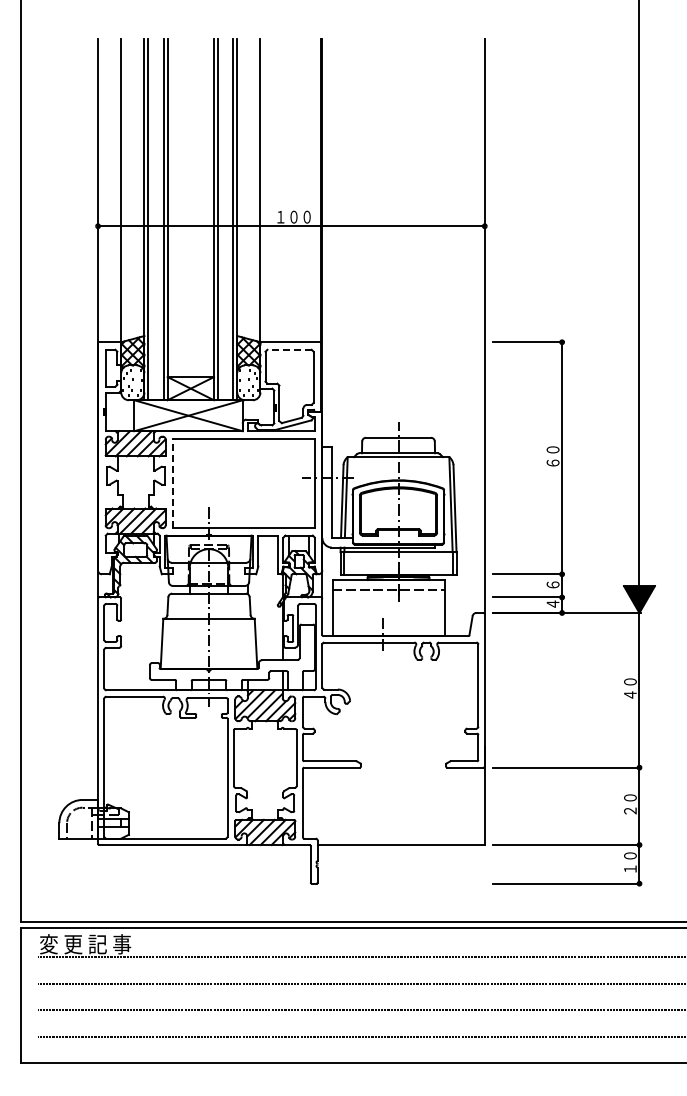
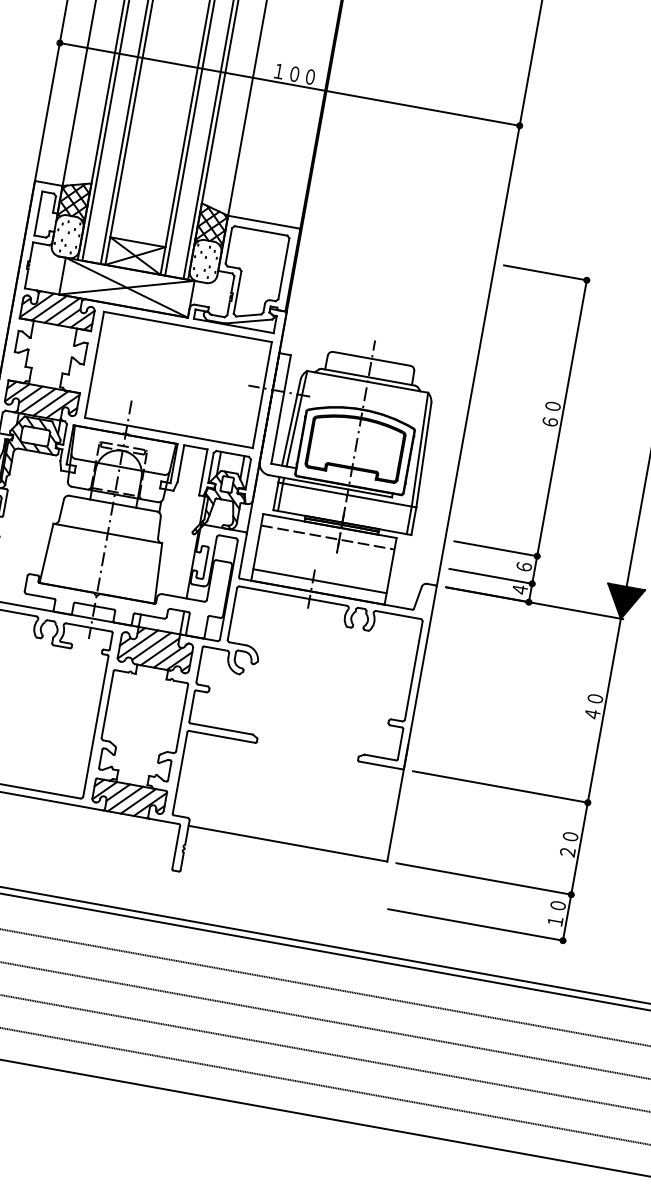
line: (289, 349) -> (261, 230), dashed -> solid
line: (173, 483) -> (94, 365), dashed -> solid
line: (388, 626) -> (319, 581), added

